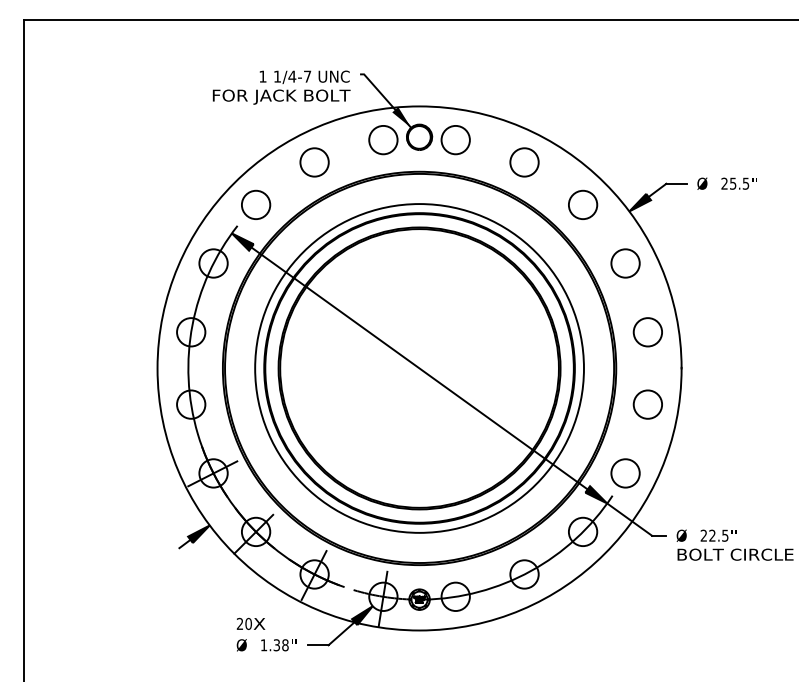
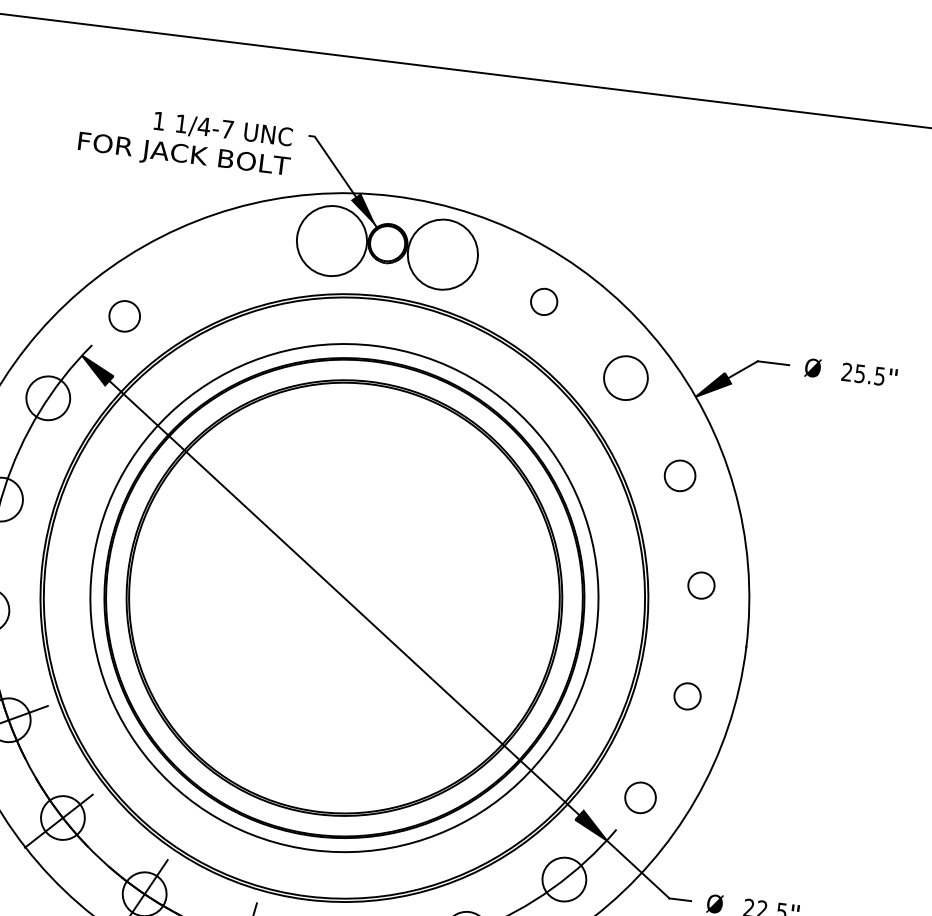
circle: (383, 139) -> (332, 240), size x1.6
circle: (455, 139) -> (442, 253), size x1.6
circle: (314, 162) -> (222, 262), removed
circle: (524, 162) -> (544, 301), size x0.6
circle: (256, 204) -> (125, 315), size x0.7
circle: (625, 263) -> (680, 475), size x0.7
circle: (647, 332) -> (700, 585), size x0.6
circle: (647, 404) -> (687, 696), size x0.6
circle: (625, 473) -> (640, 797), size x0.7

